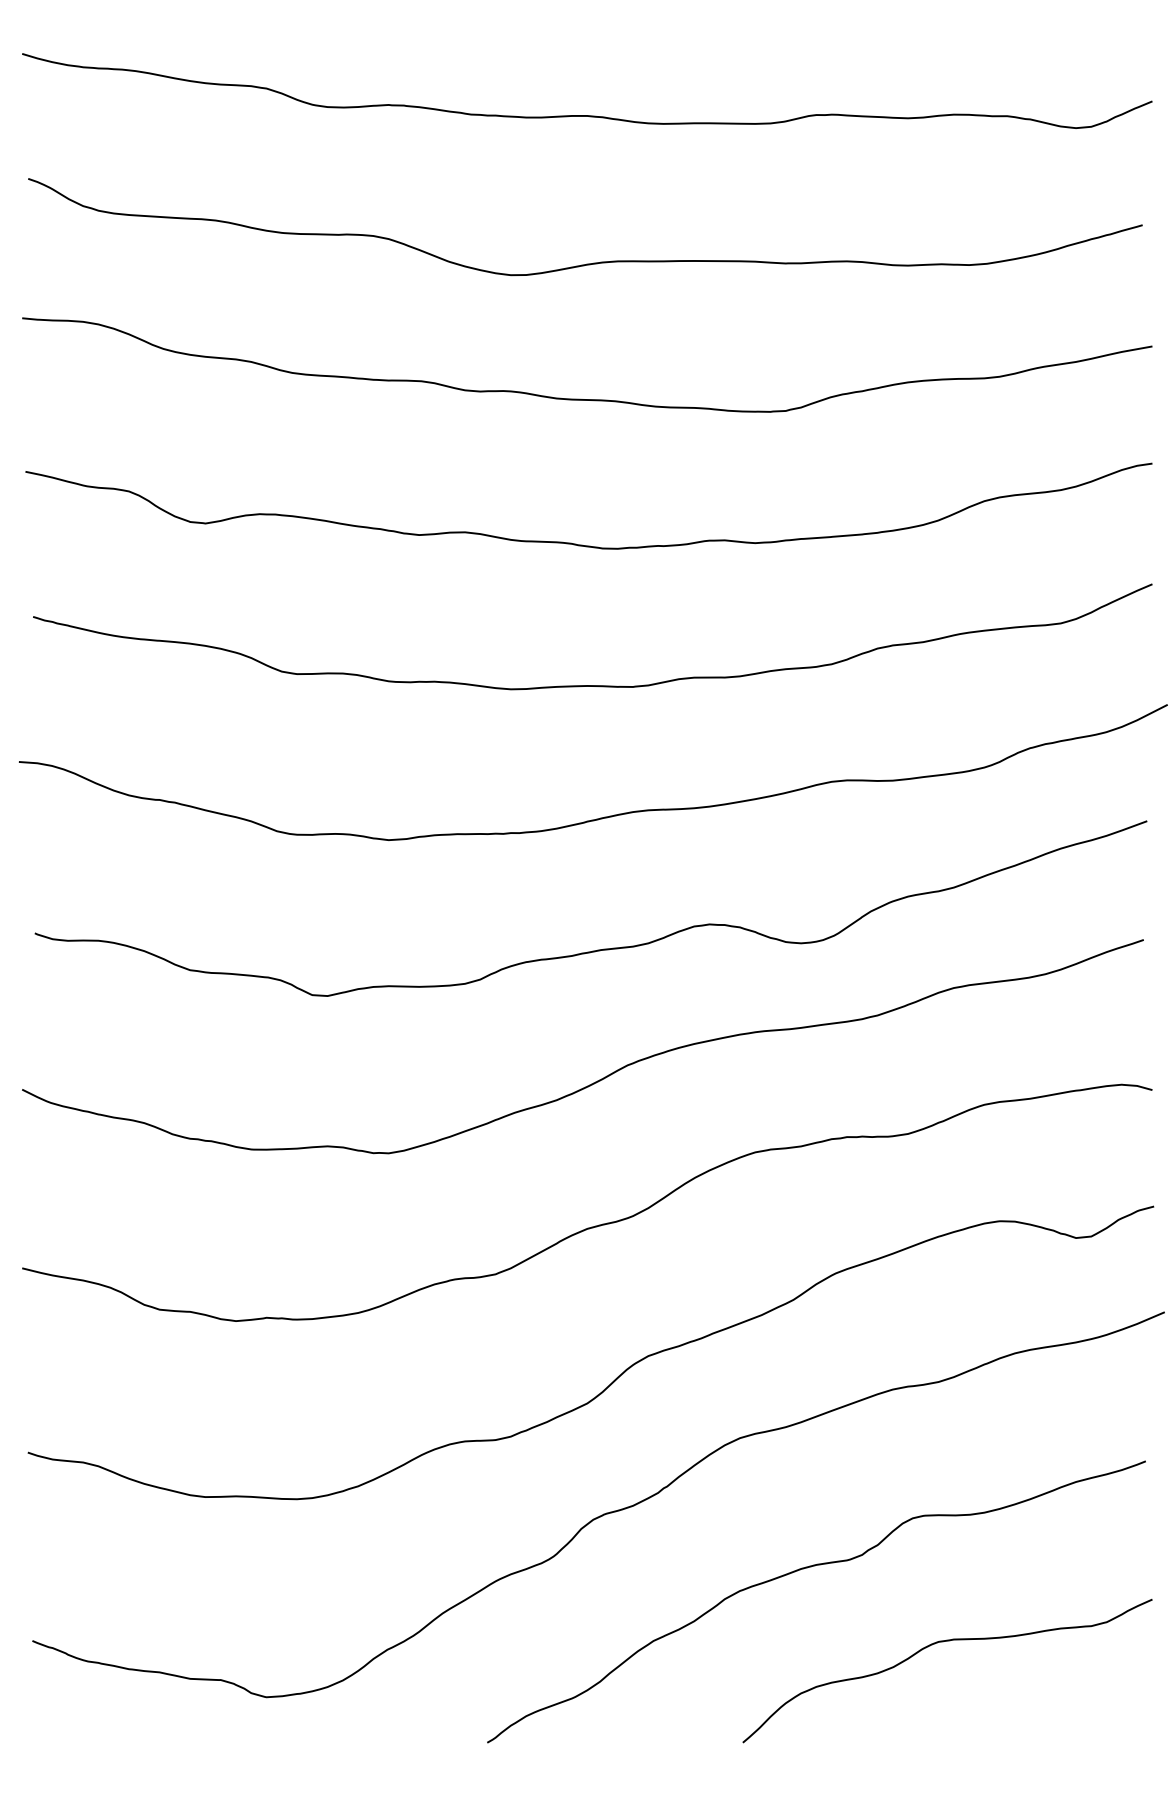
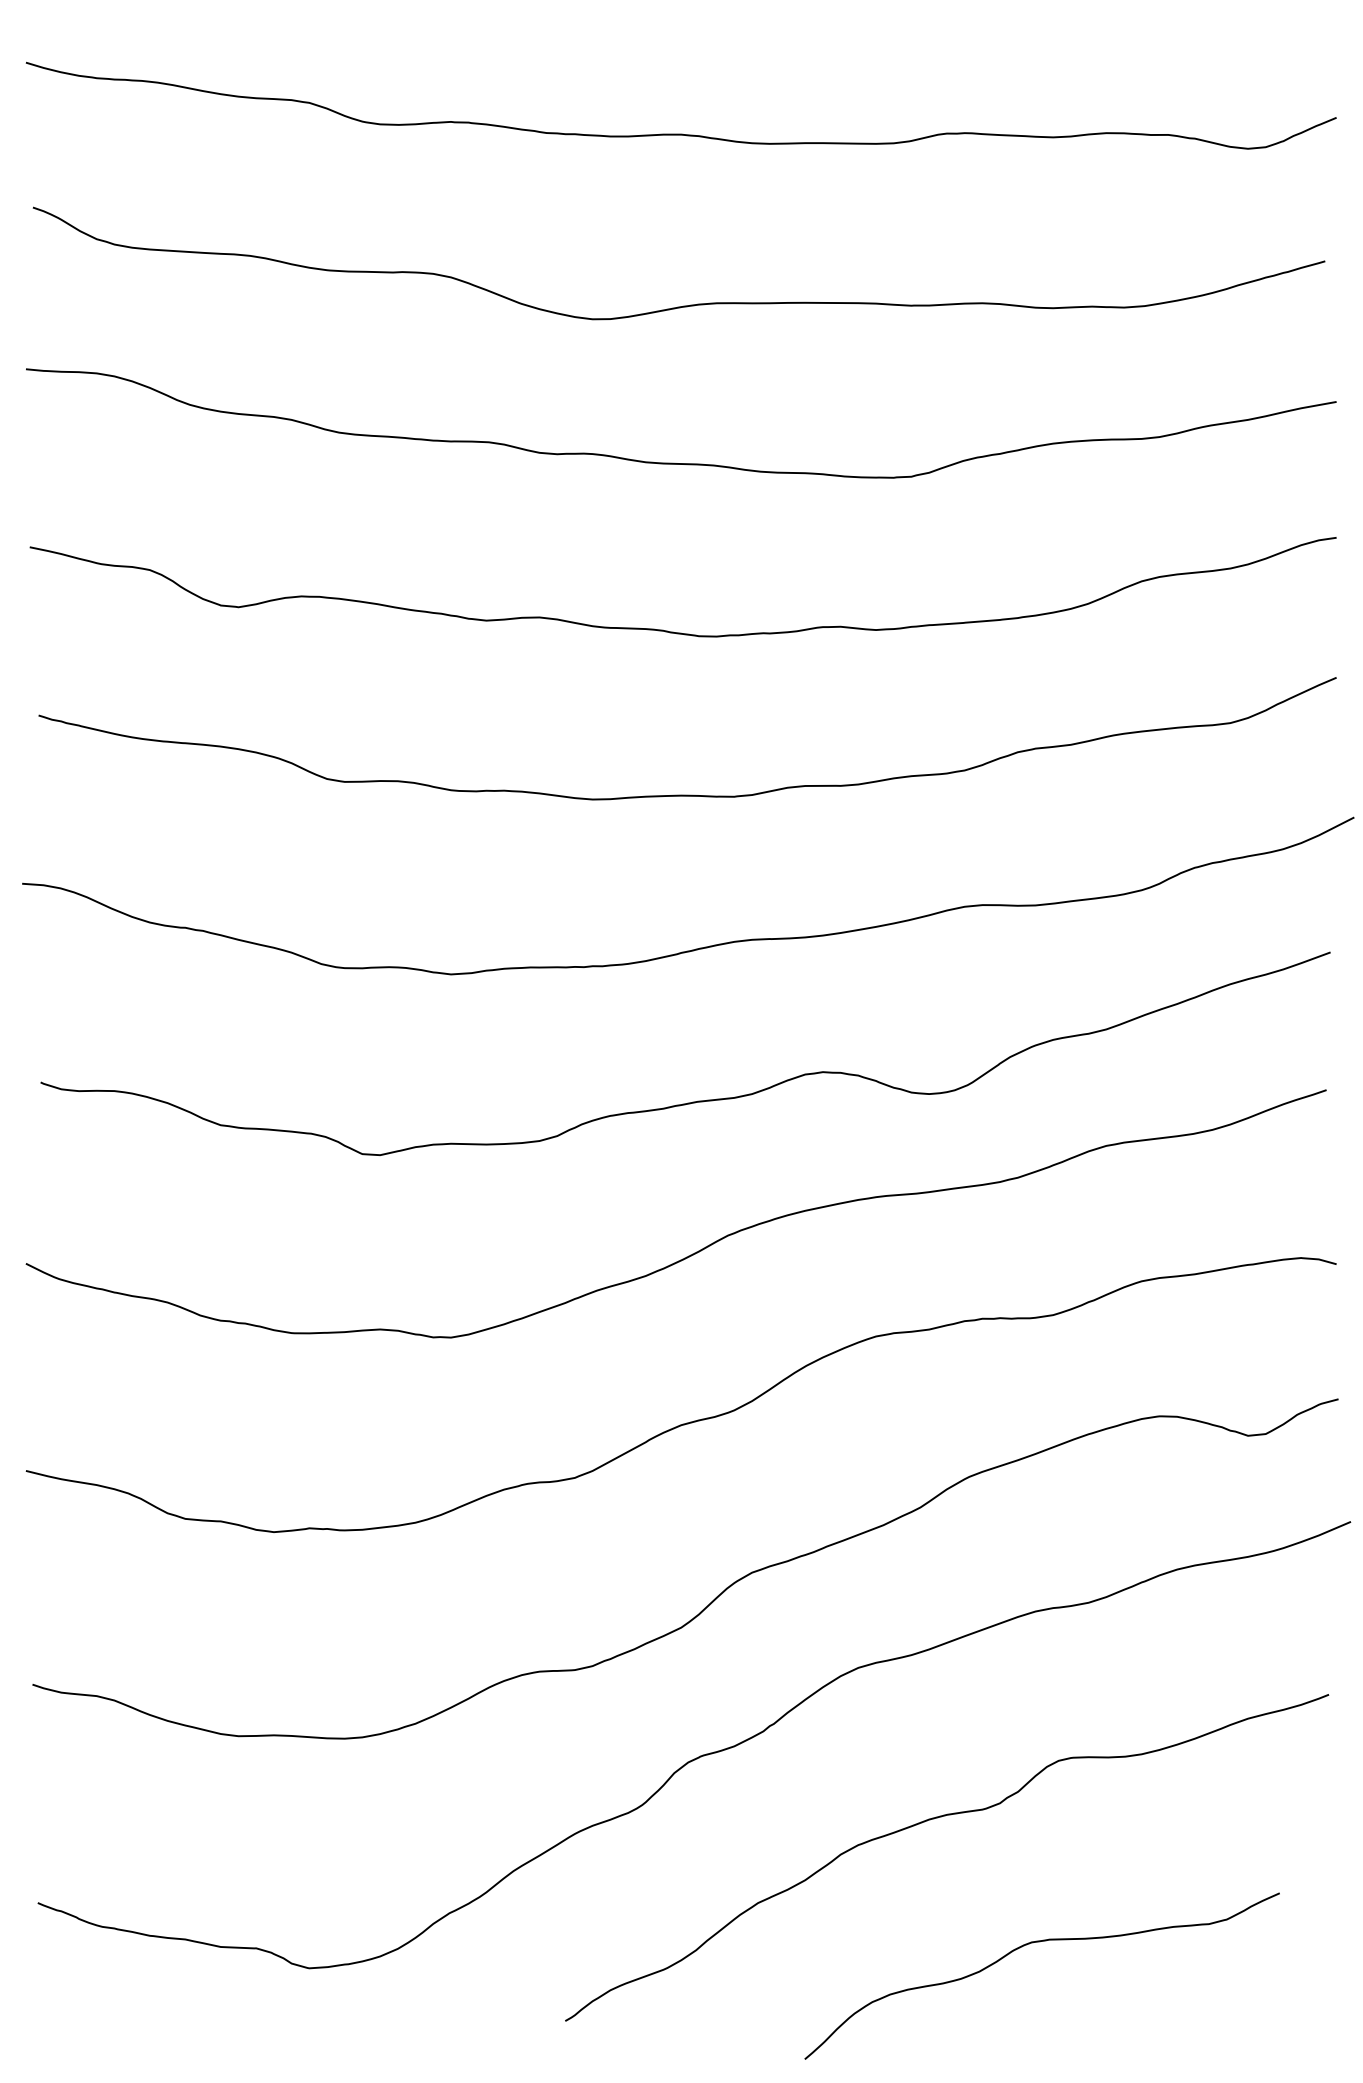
curve: (943, 1642) -> (1037, 1943), moved

